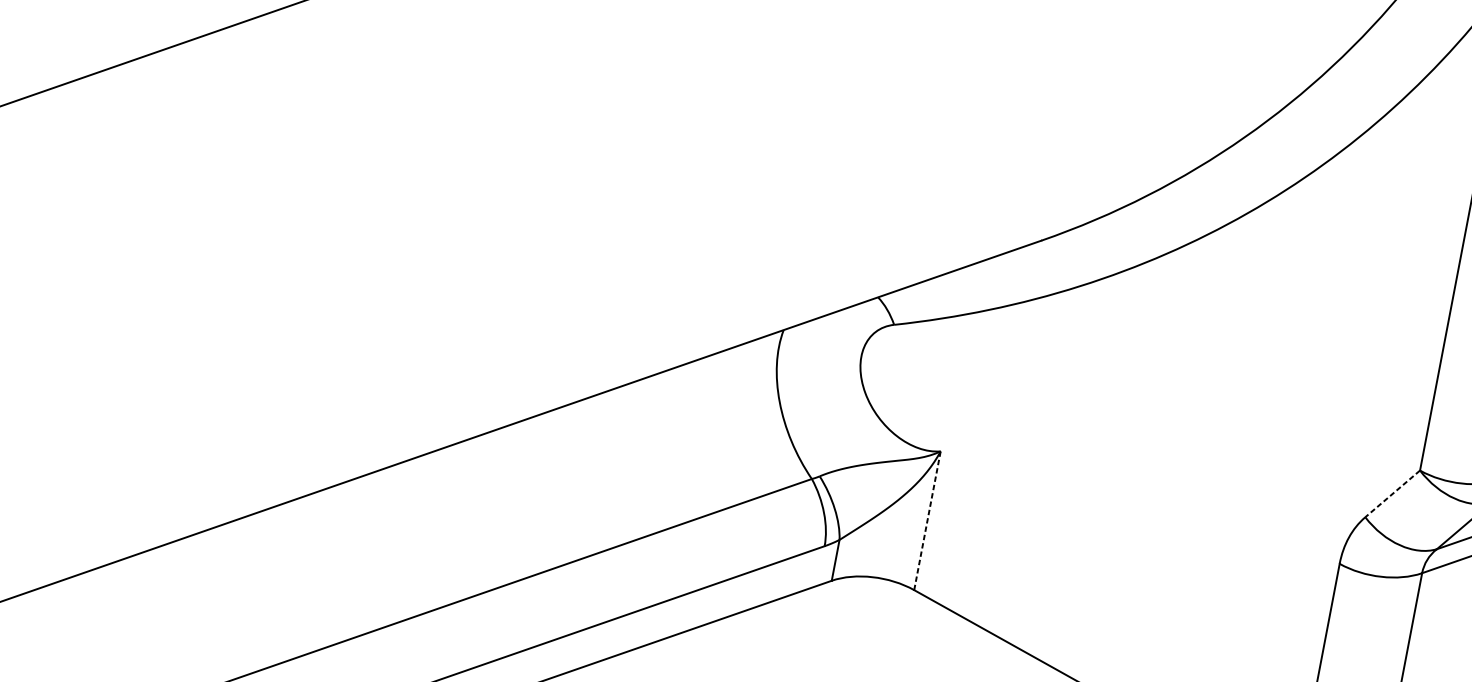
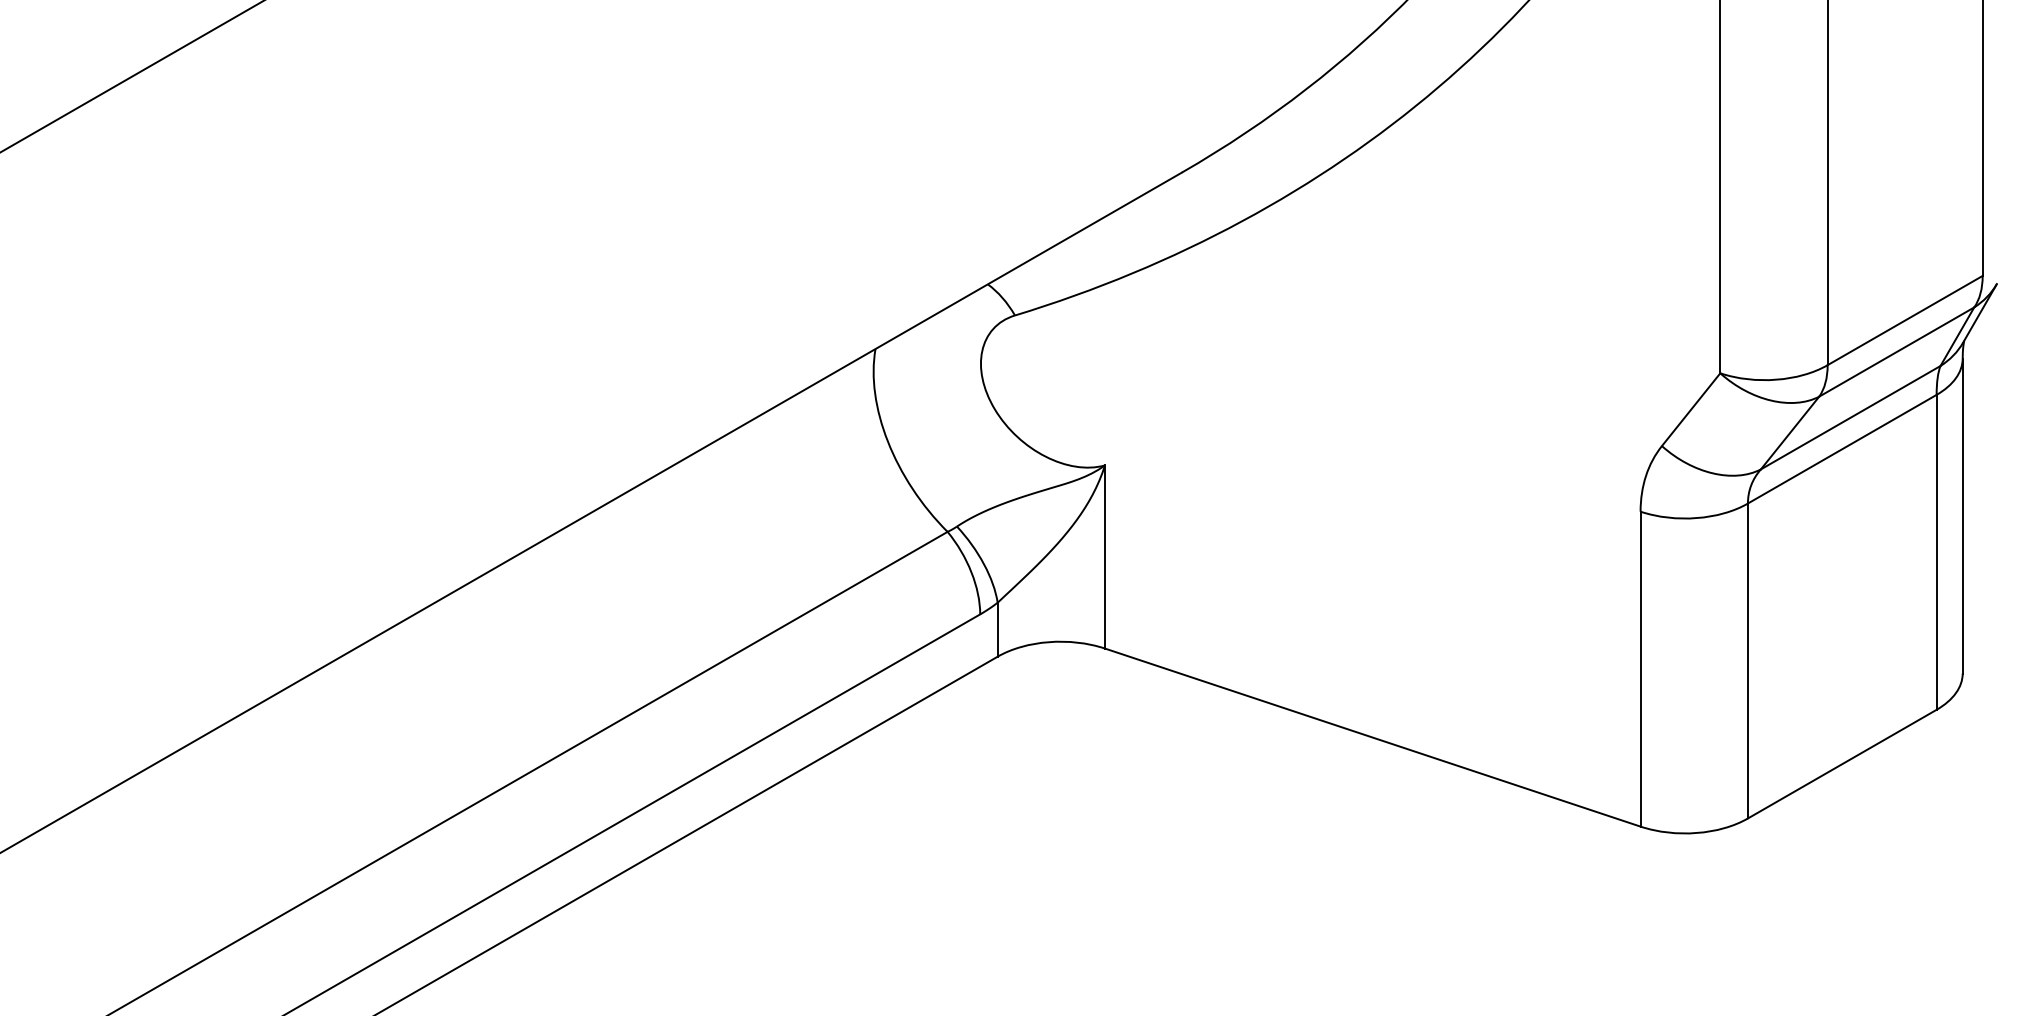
line: (1393, 493) -> (1691, 409), dashed -> solid
line: (927, 521) -> (1105, 557), dashed -> solid

